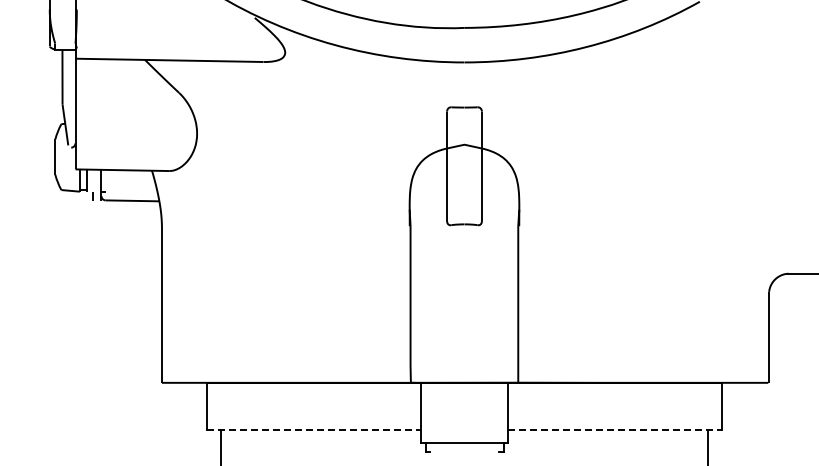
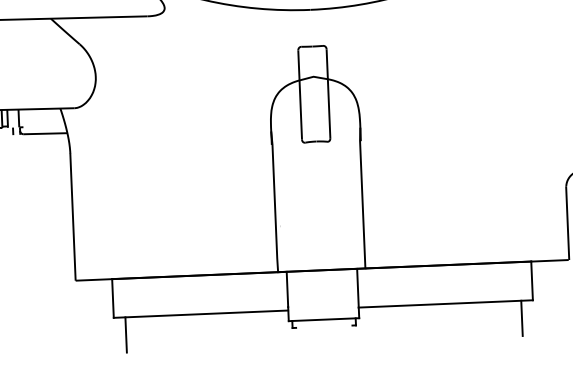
line: (314, 430) -> (201, 314), dashed -> solid
line: (615, 430) -> (446, 303), dashed -> solid

